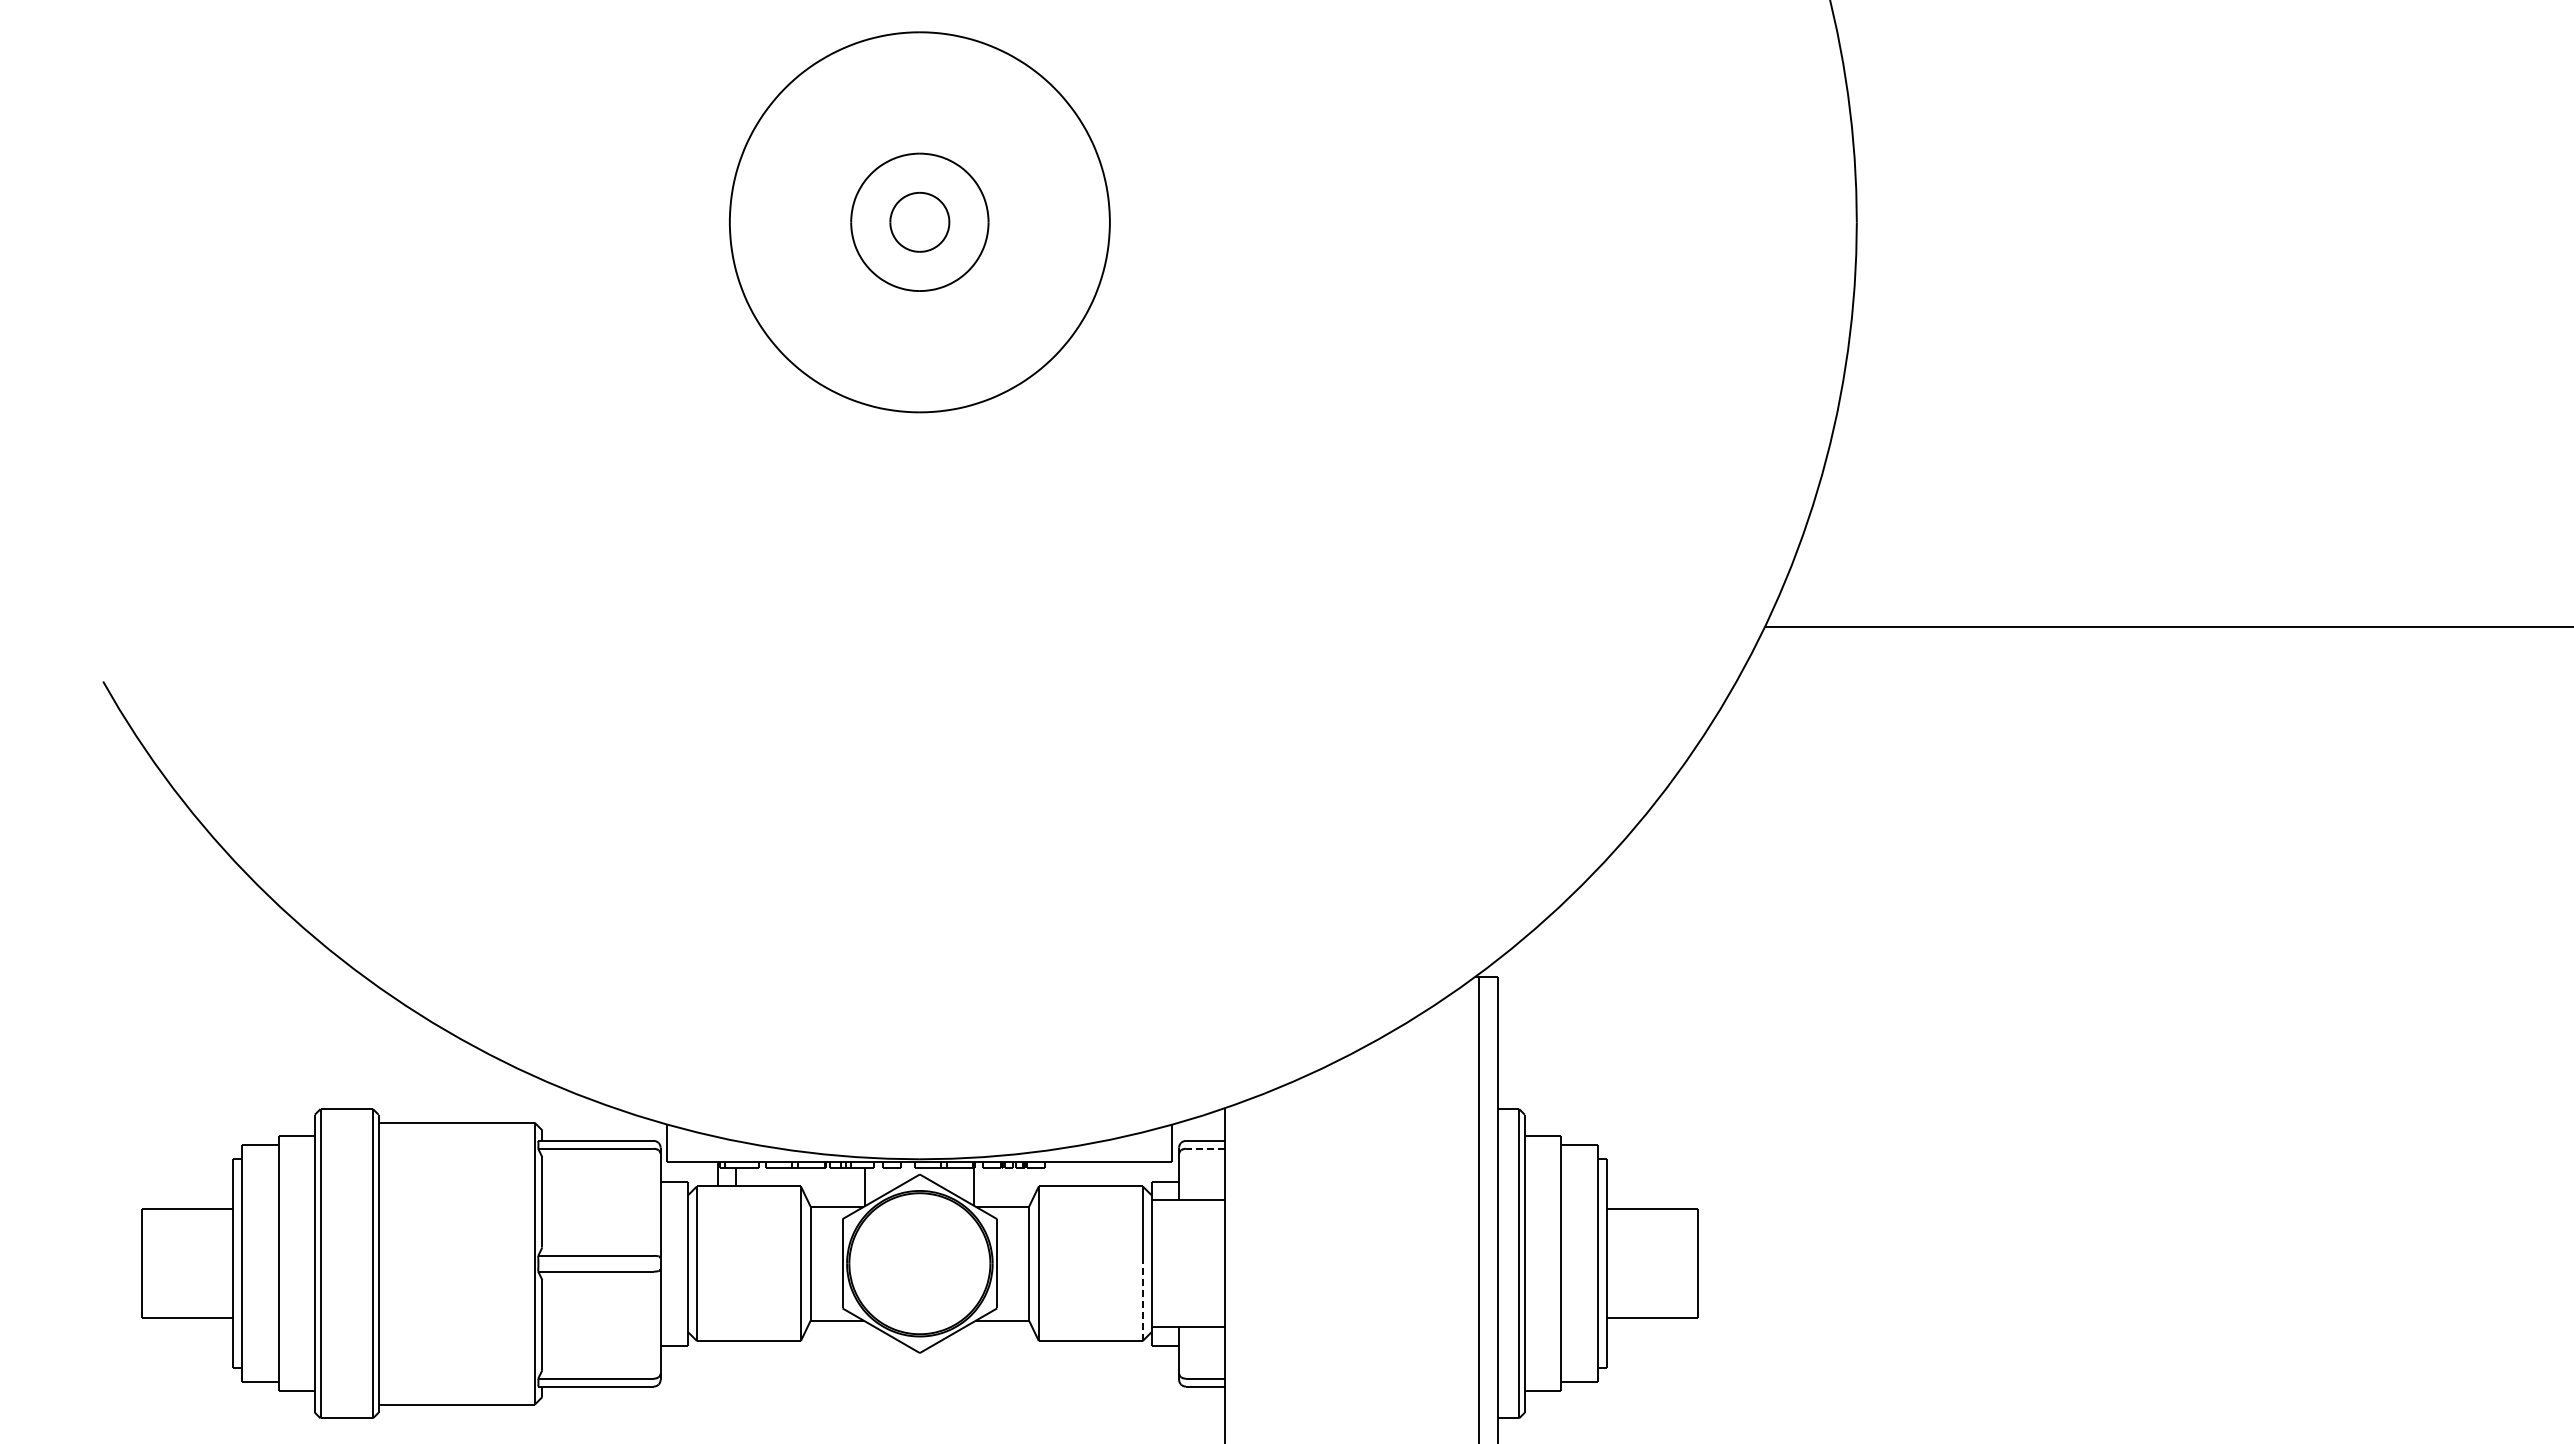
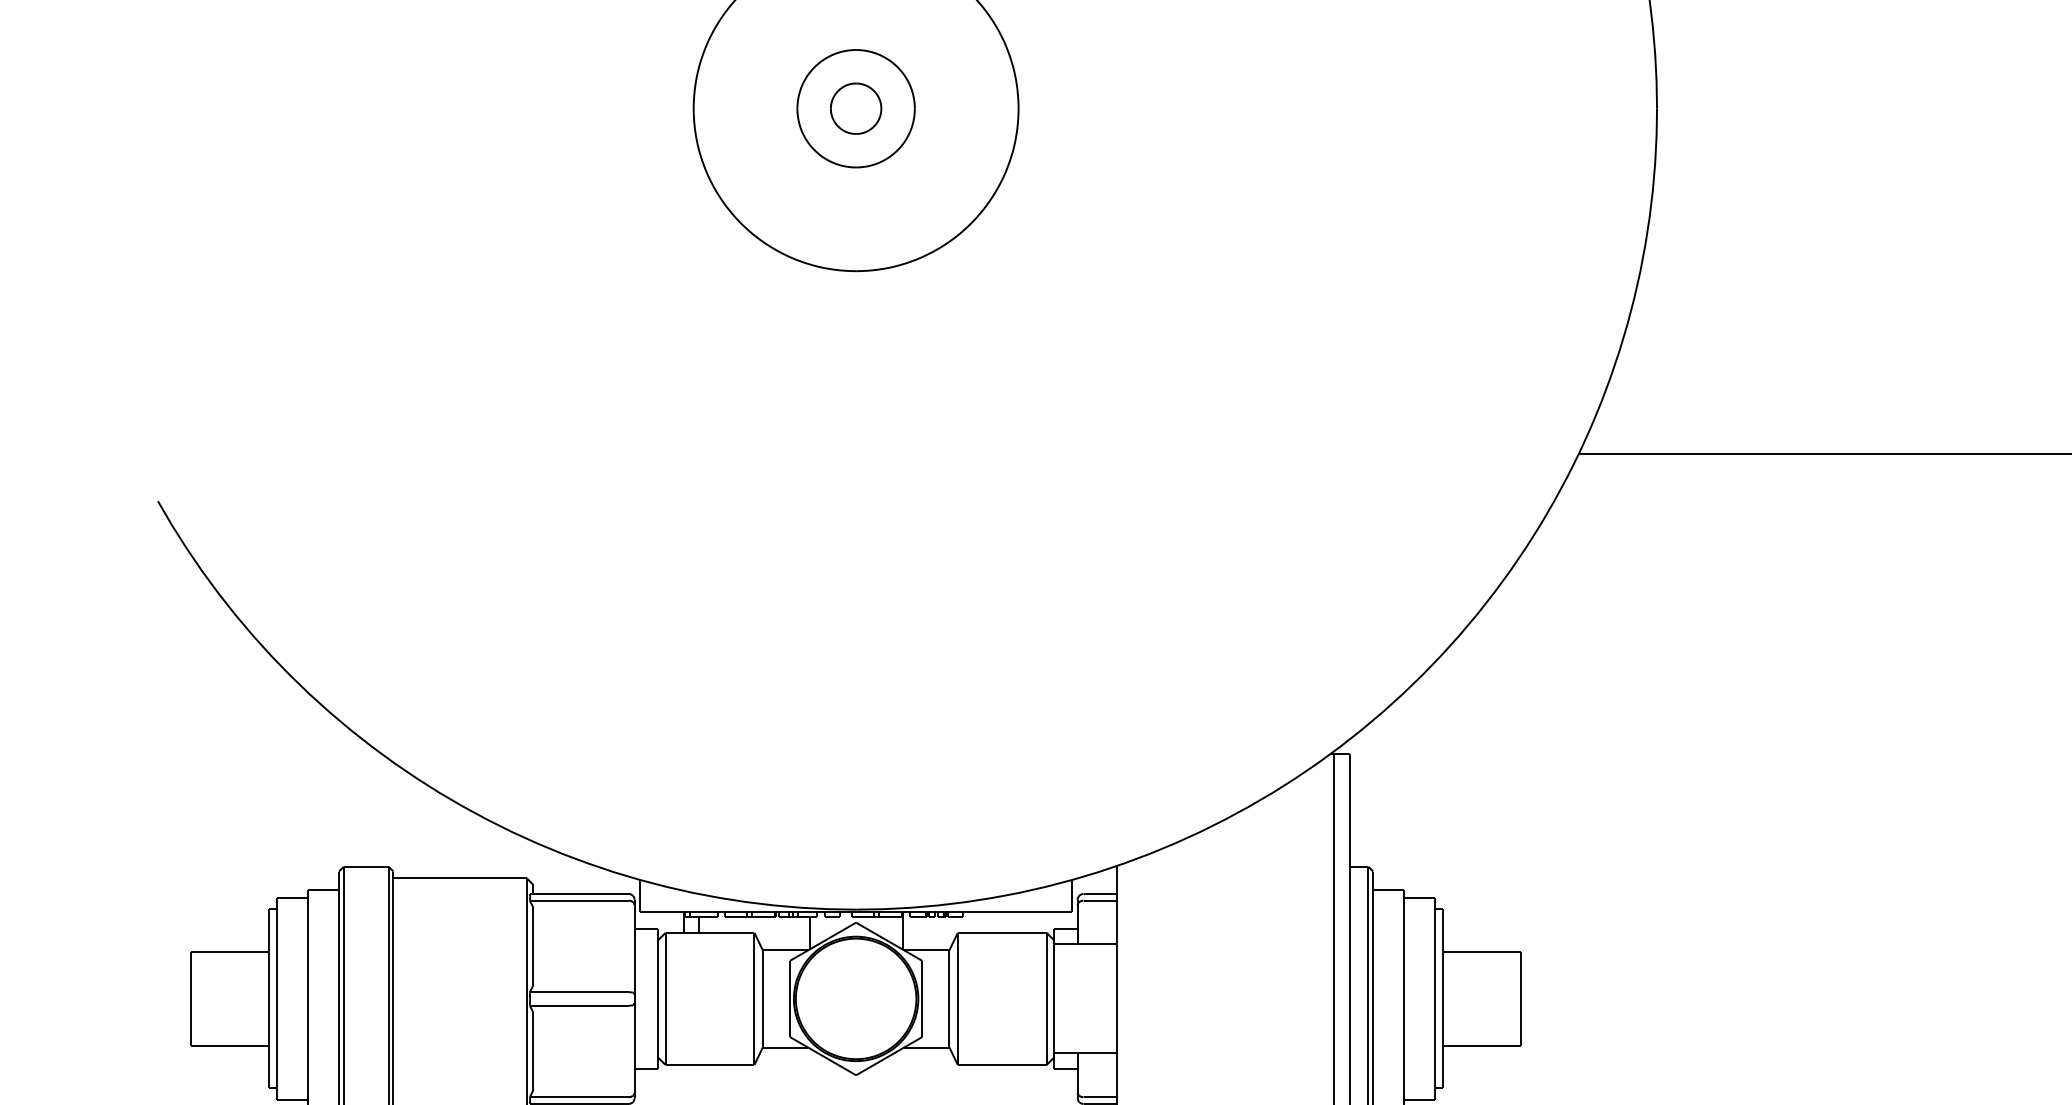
line: (1204, 1148) -> (1099, 900), dashed -> solid
line: (1142, 1302) -> (1046, 1032), dashed -> solid

